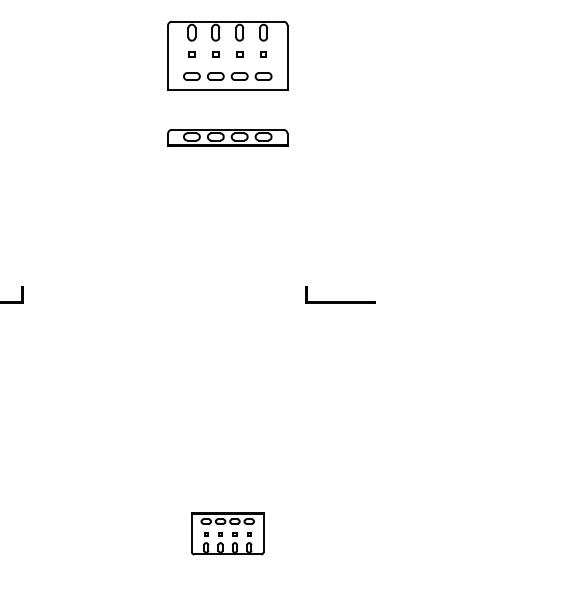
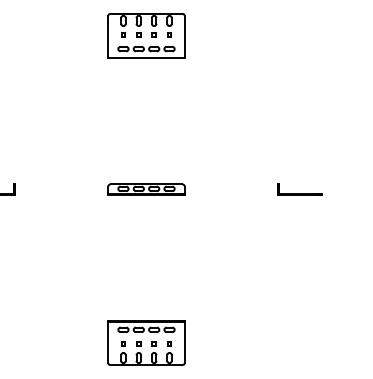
part: (227, 137) -> (146, 189), moved
part: (339, 295) -> (299, 189), moved
part: (227, 533) -> (146, 342), size x1.67

